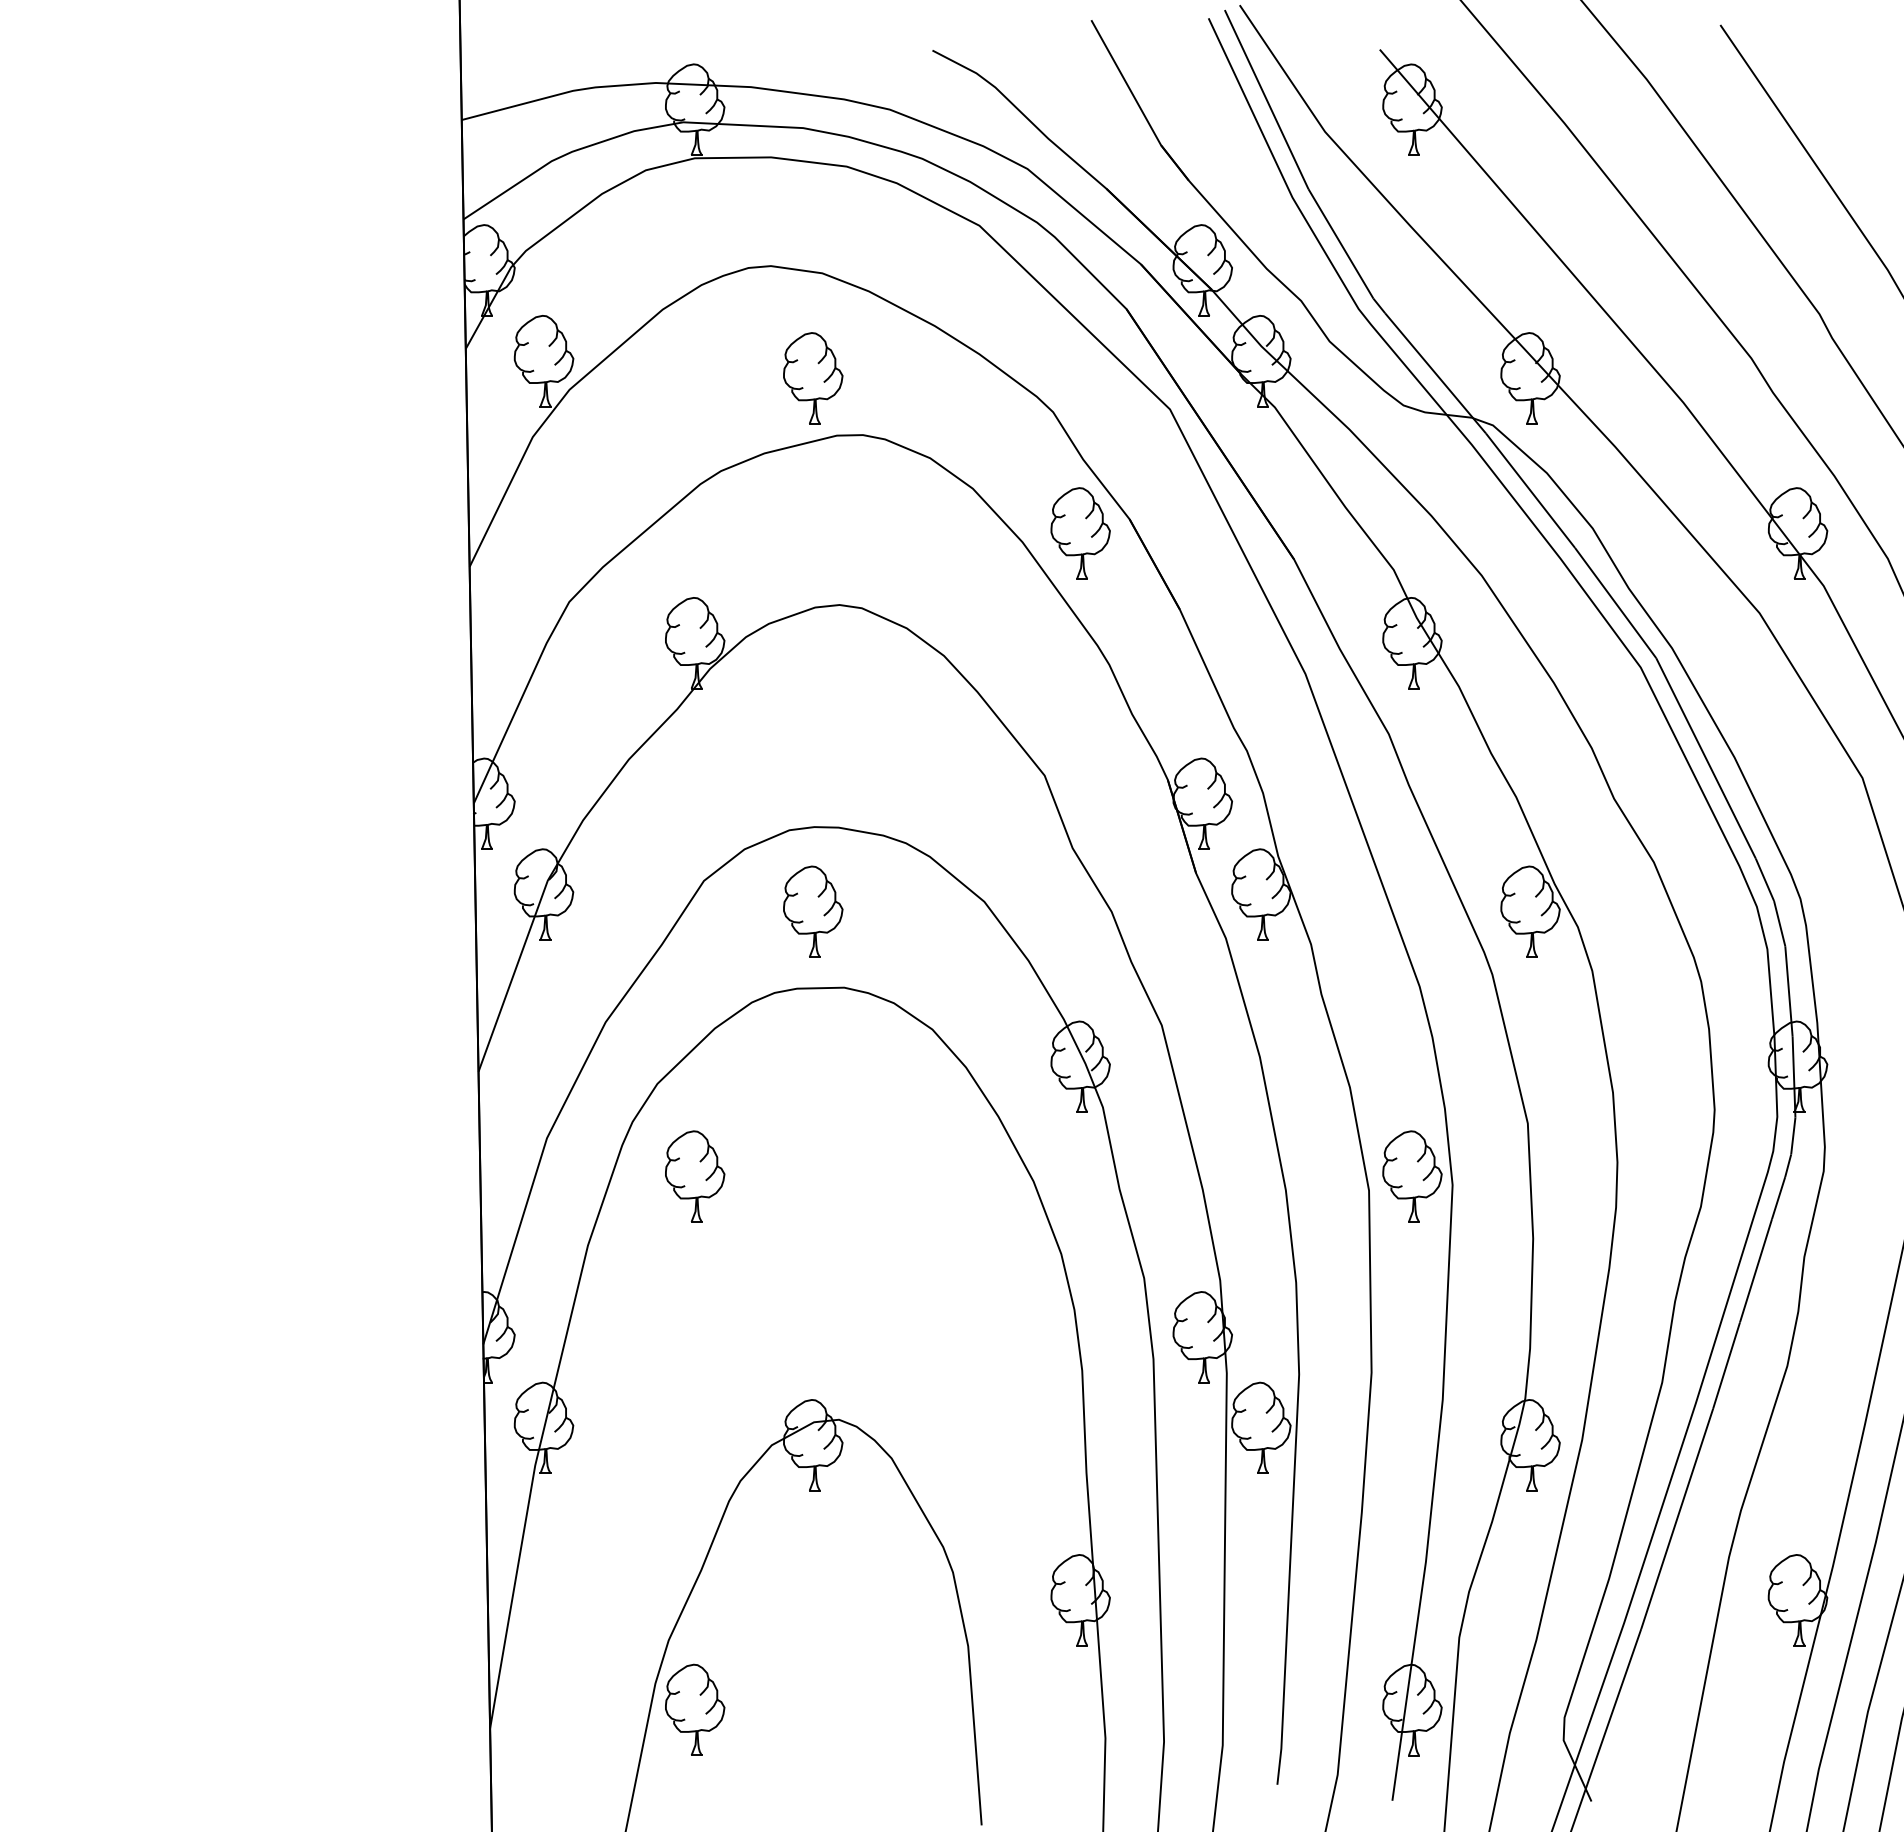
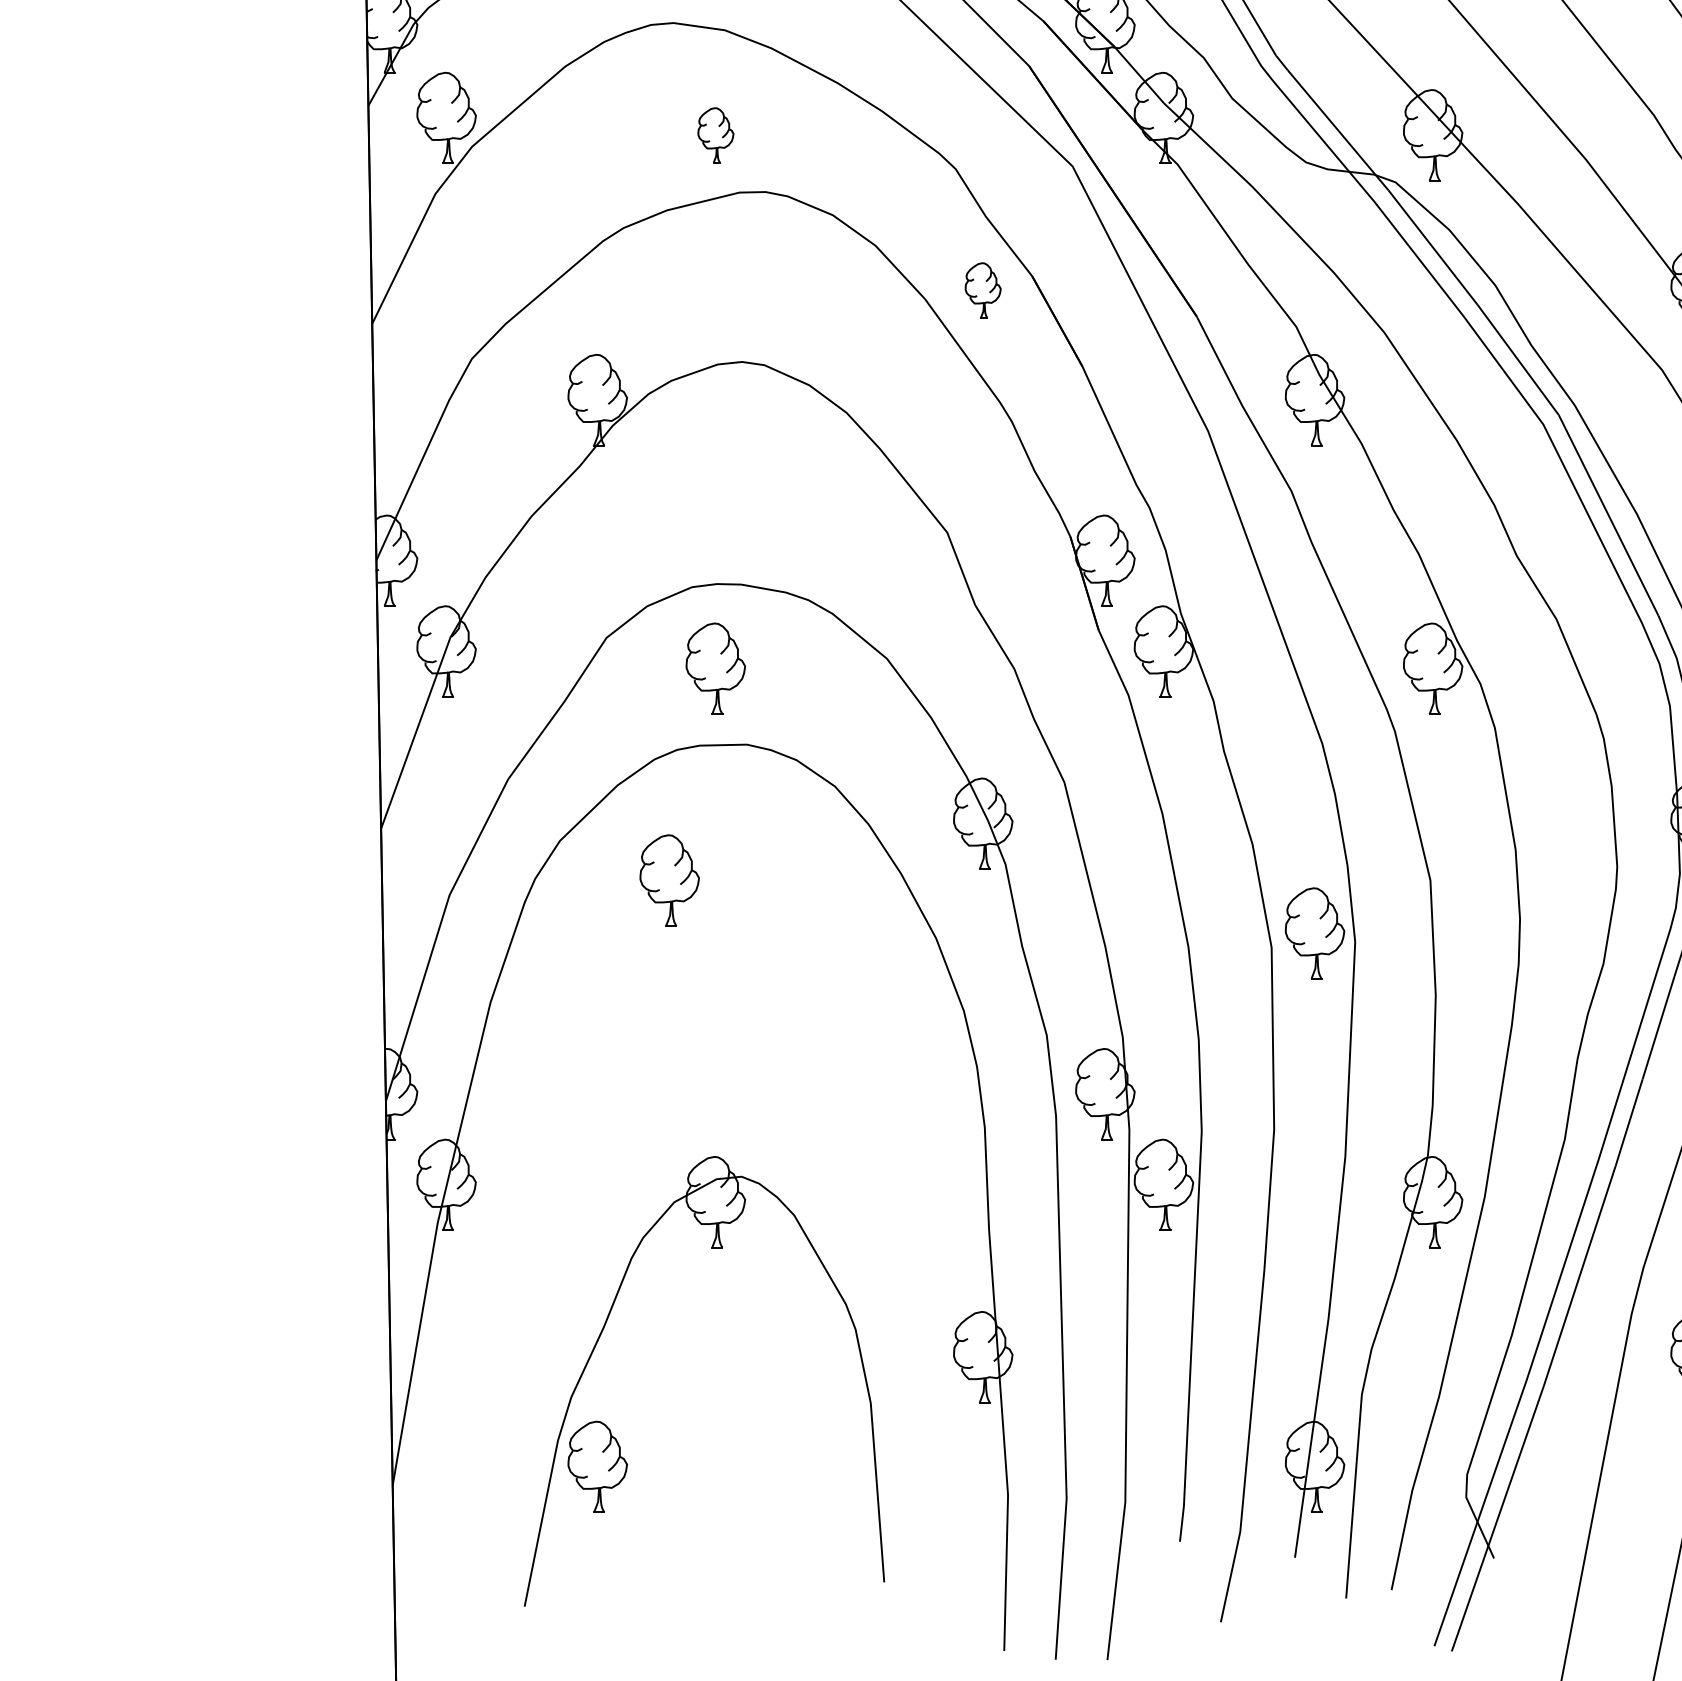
part: (813, 378) -> (716, 135), size x0.6
part: (1080, 533) -> (983, 290), size x0.6
part: (695, 1176) -> (670, 880), moved

